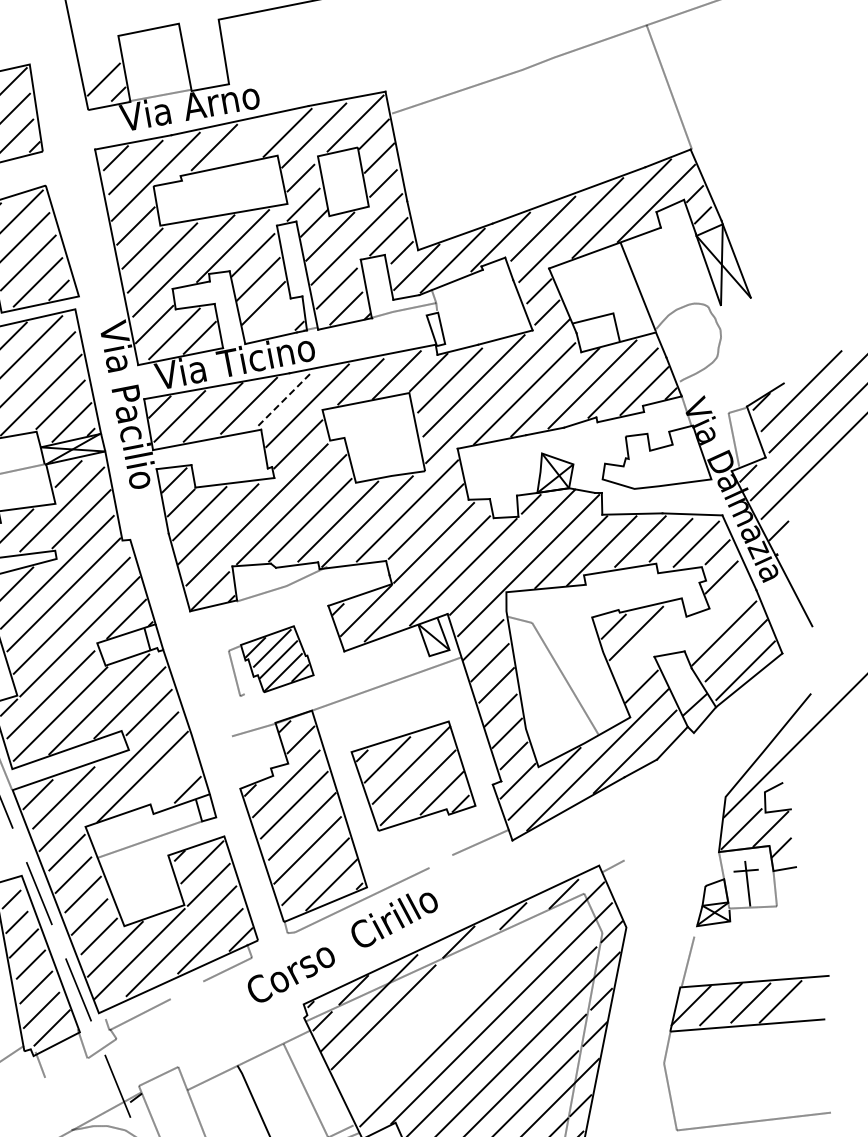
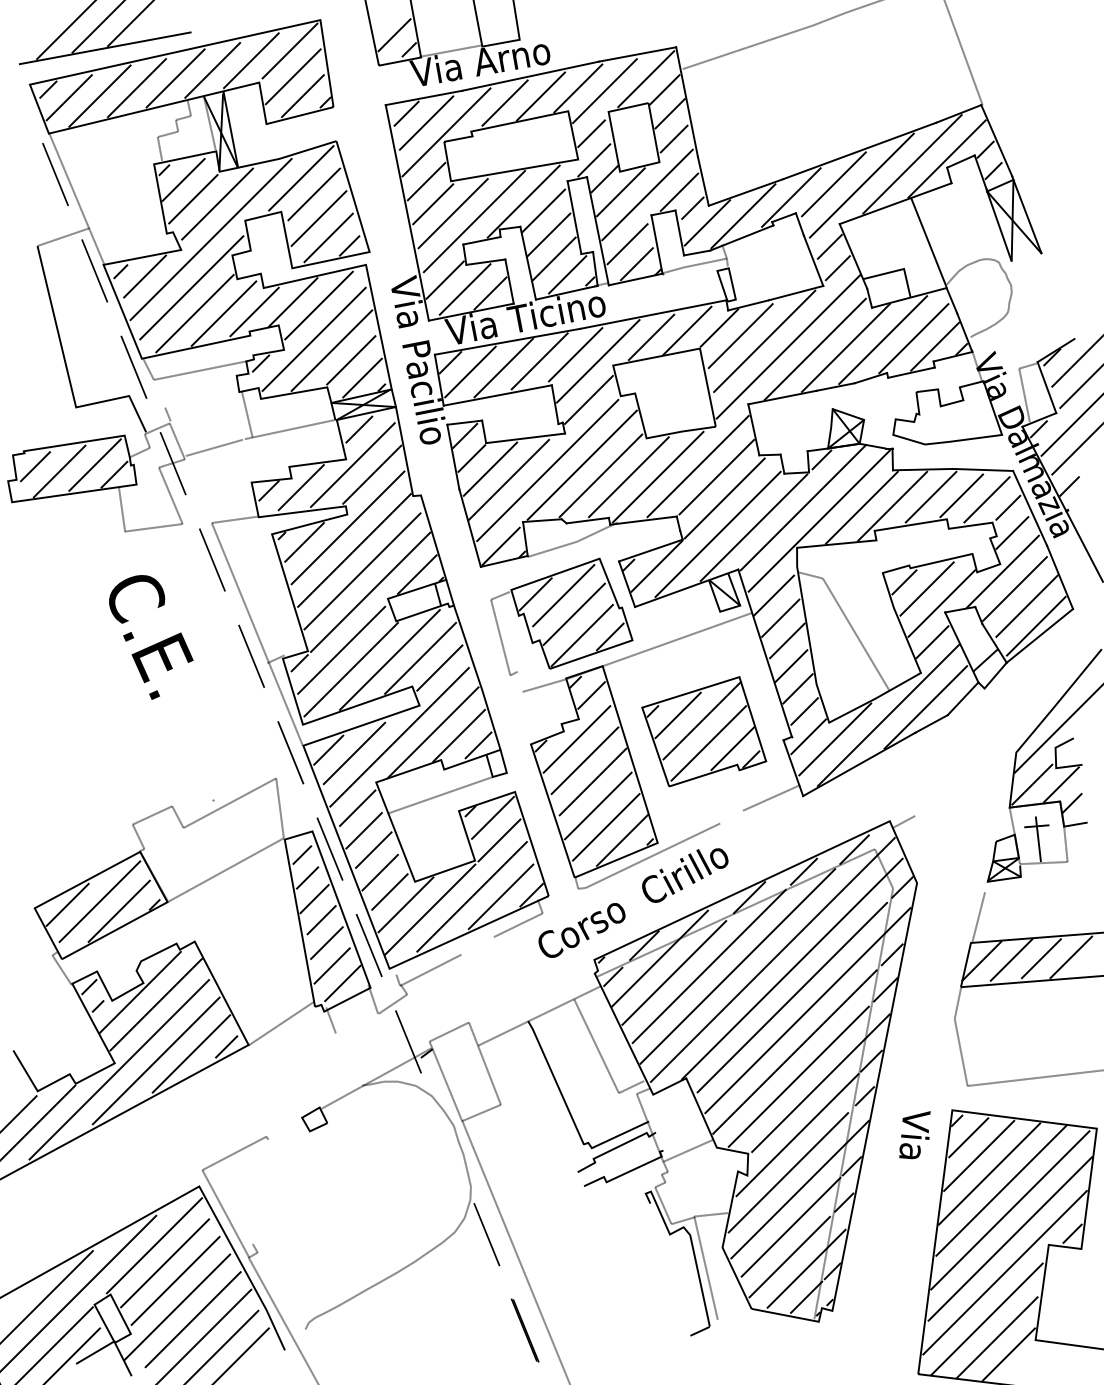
line: (250, 140) -> (541, 96), added
line: (276, 318) -> (567, 274), added
line: (284, 398) -> (575, 354), dashed -> solid
line: (711, 615) -> (1002, 571), added
line: (650, 647) -> (941, 603), added
part: (270, 660) -> (561, 616), size x1.67
line: (168, 779) -> (459, 735), added
line: (417, 1010) -> (708, 966), added
line: (446, 1010) -> (737, 966), added

